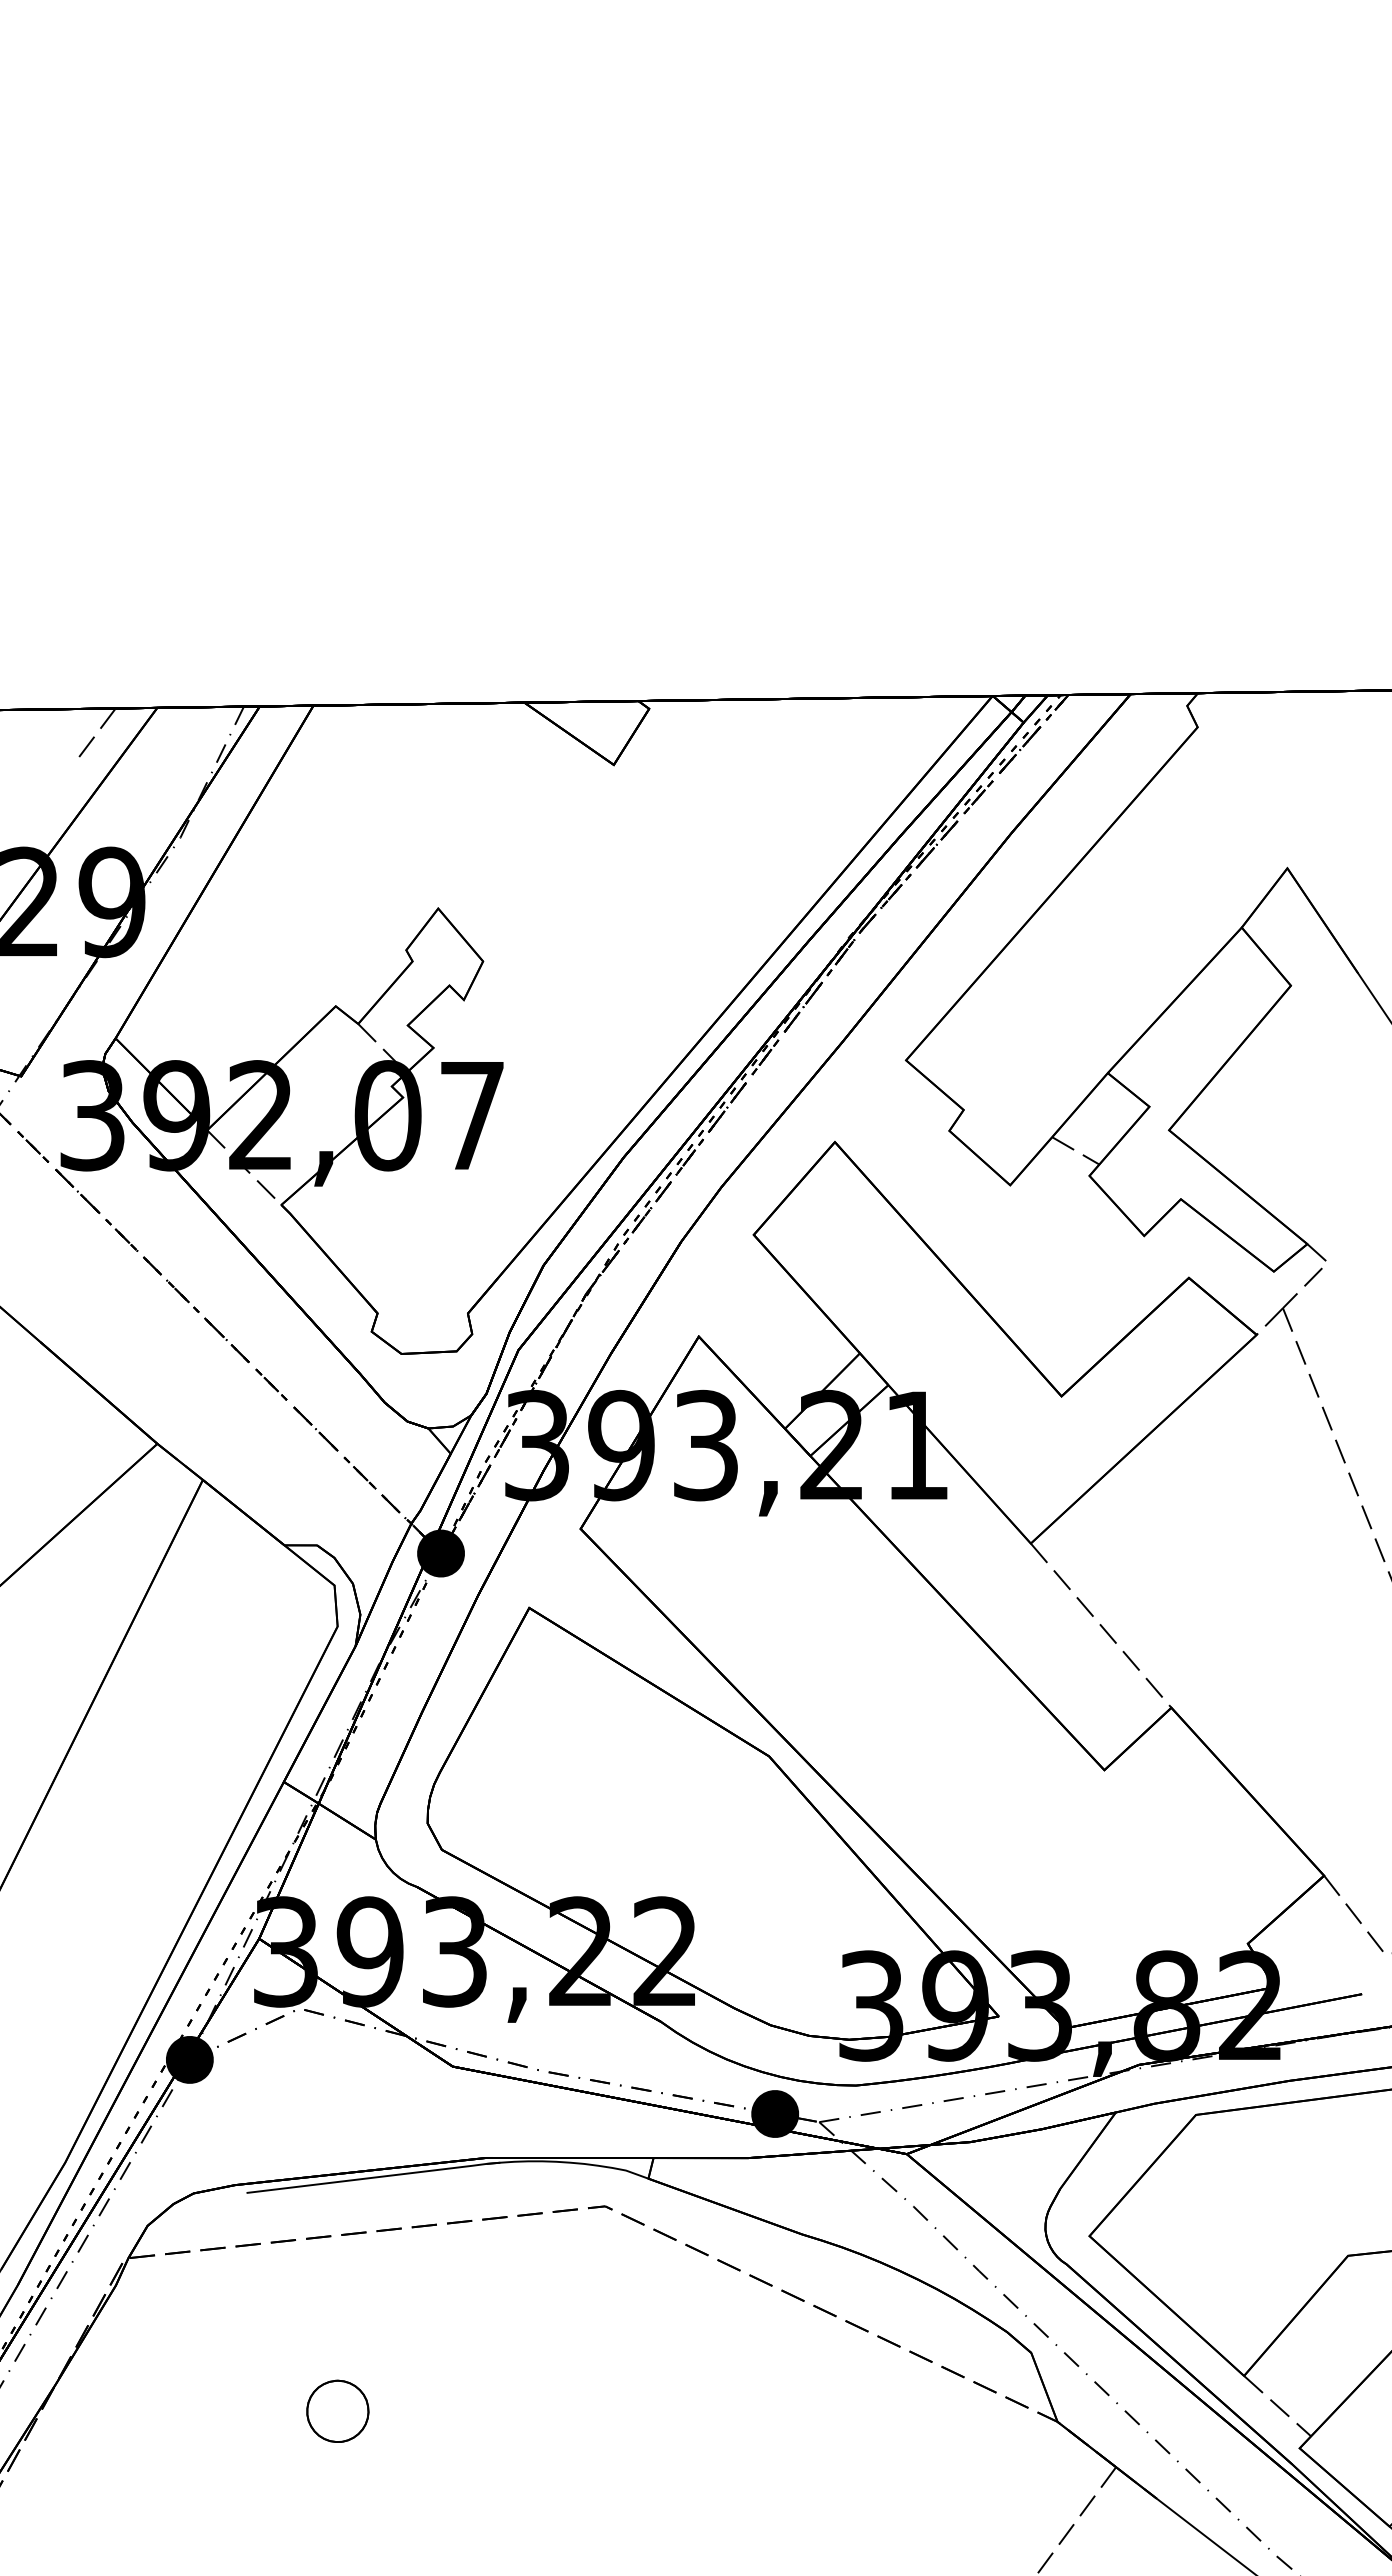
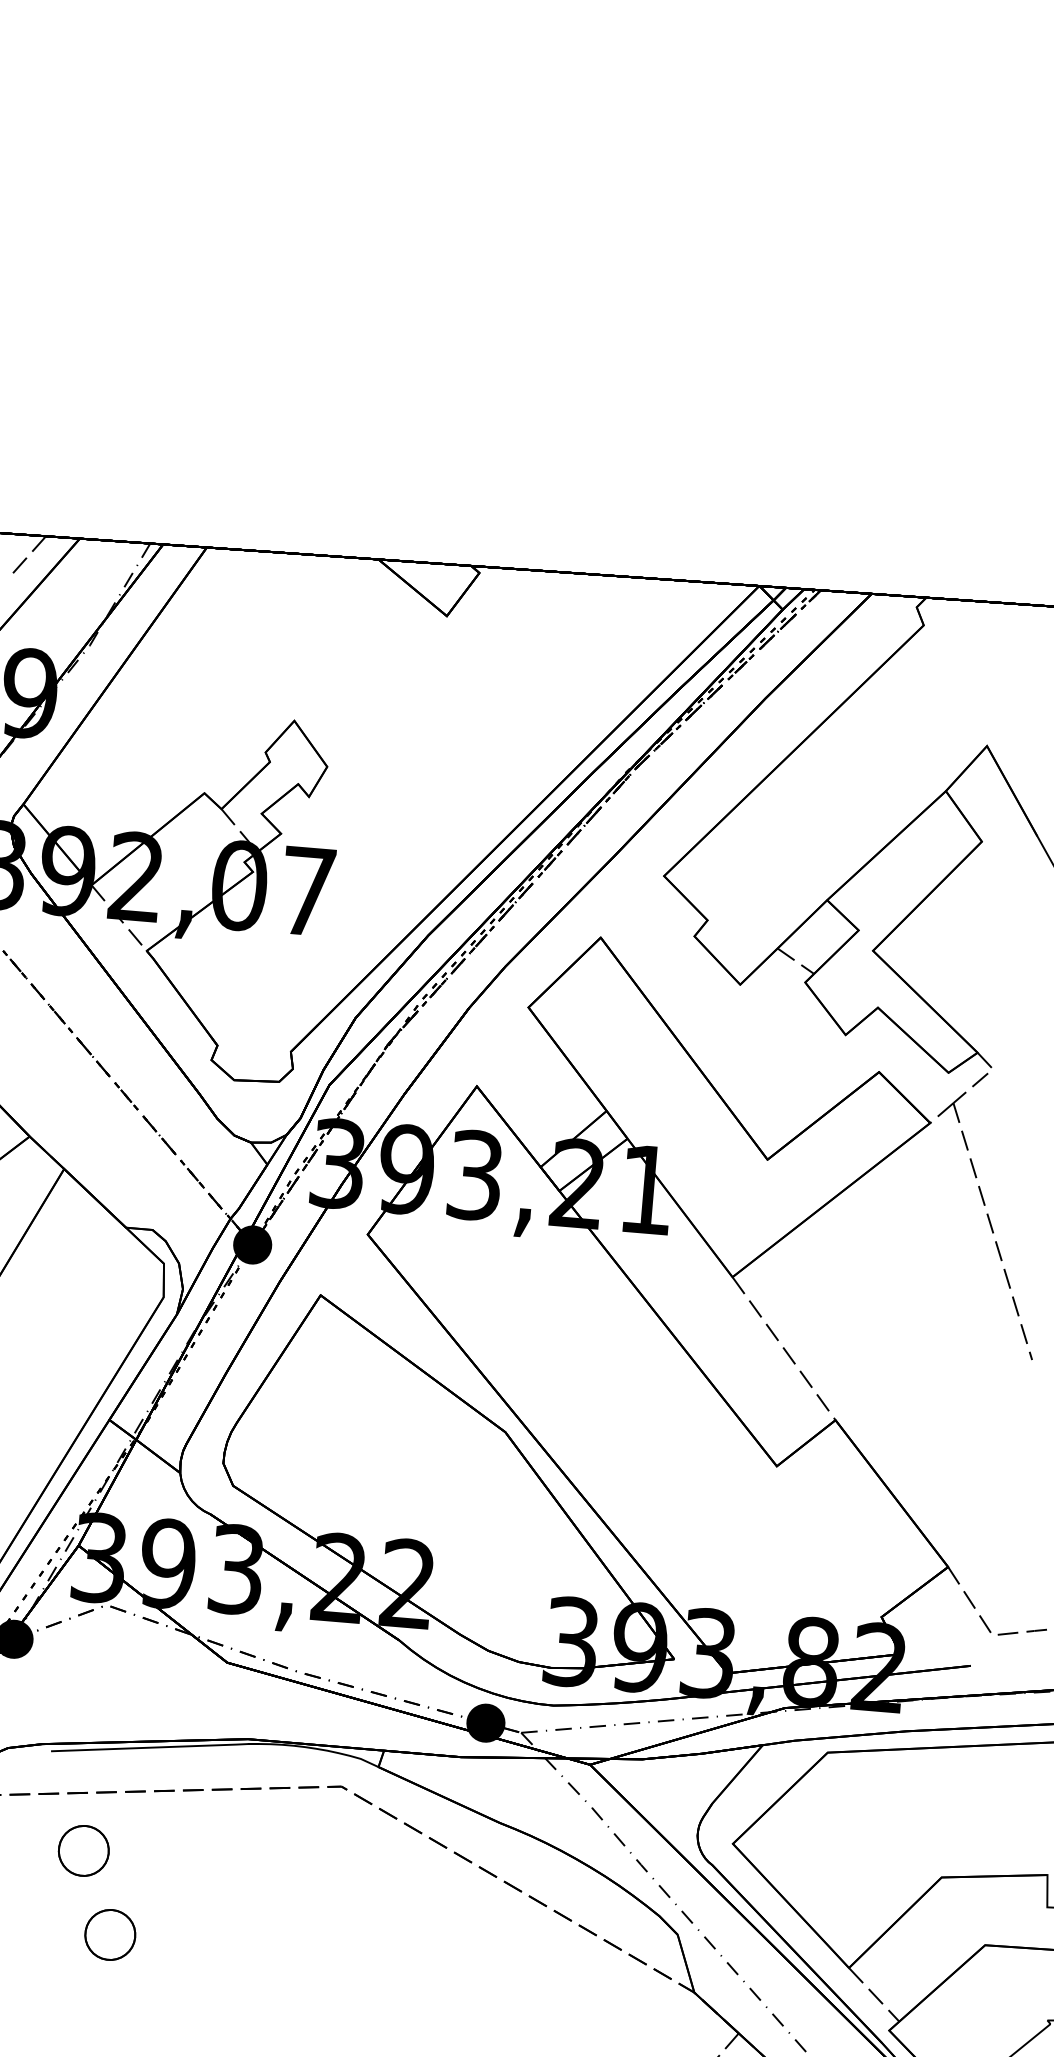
part: (296, 2310) -> (83, 1850), added

